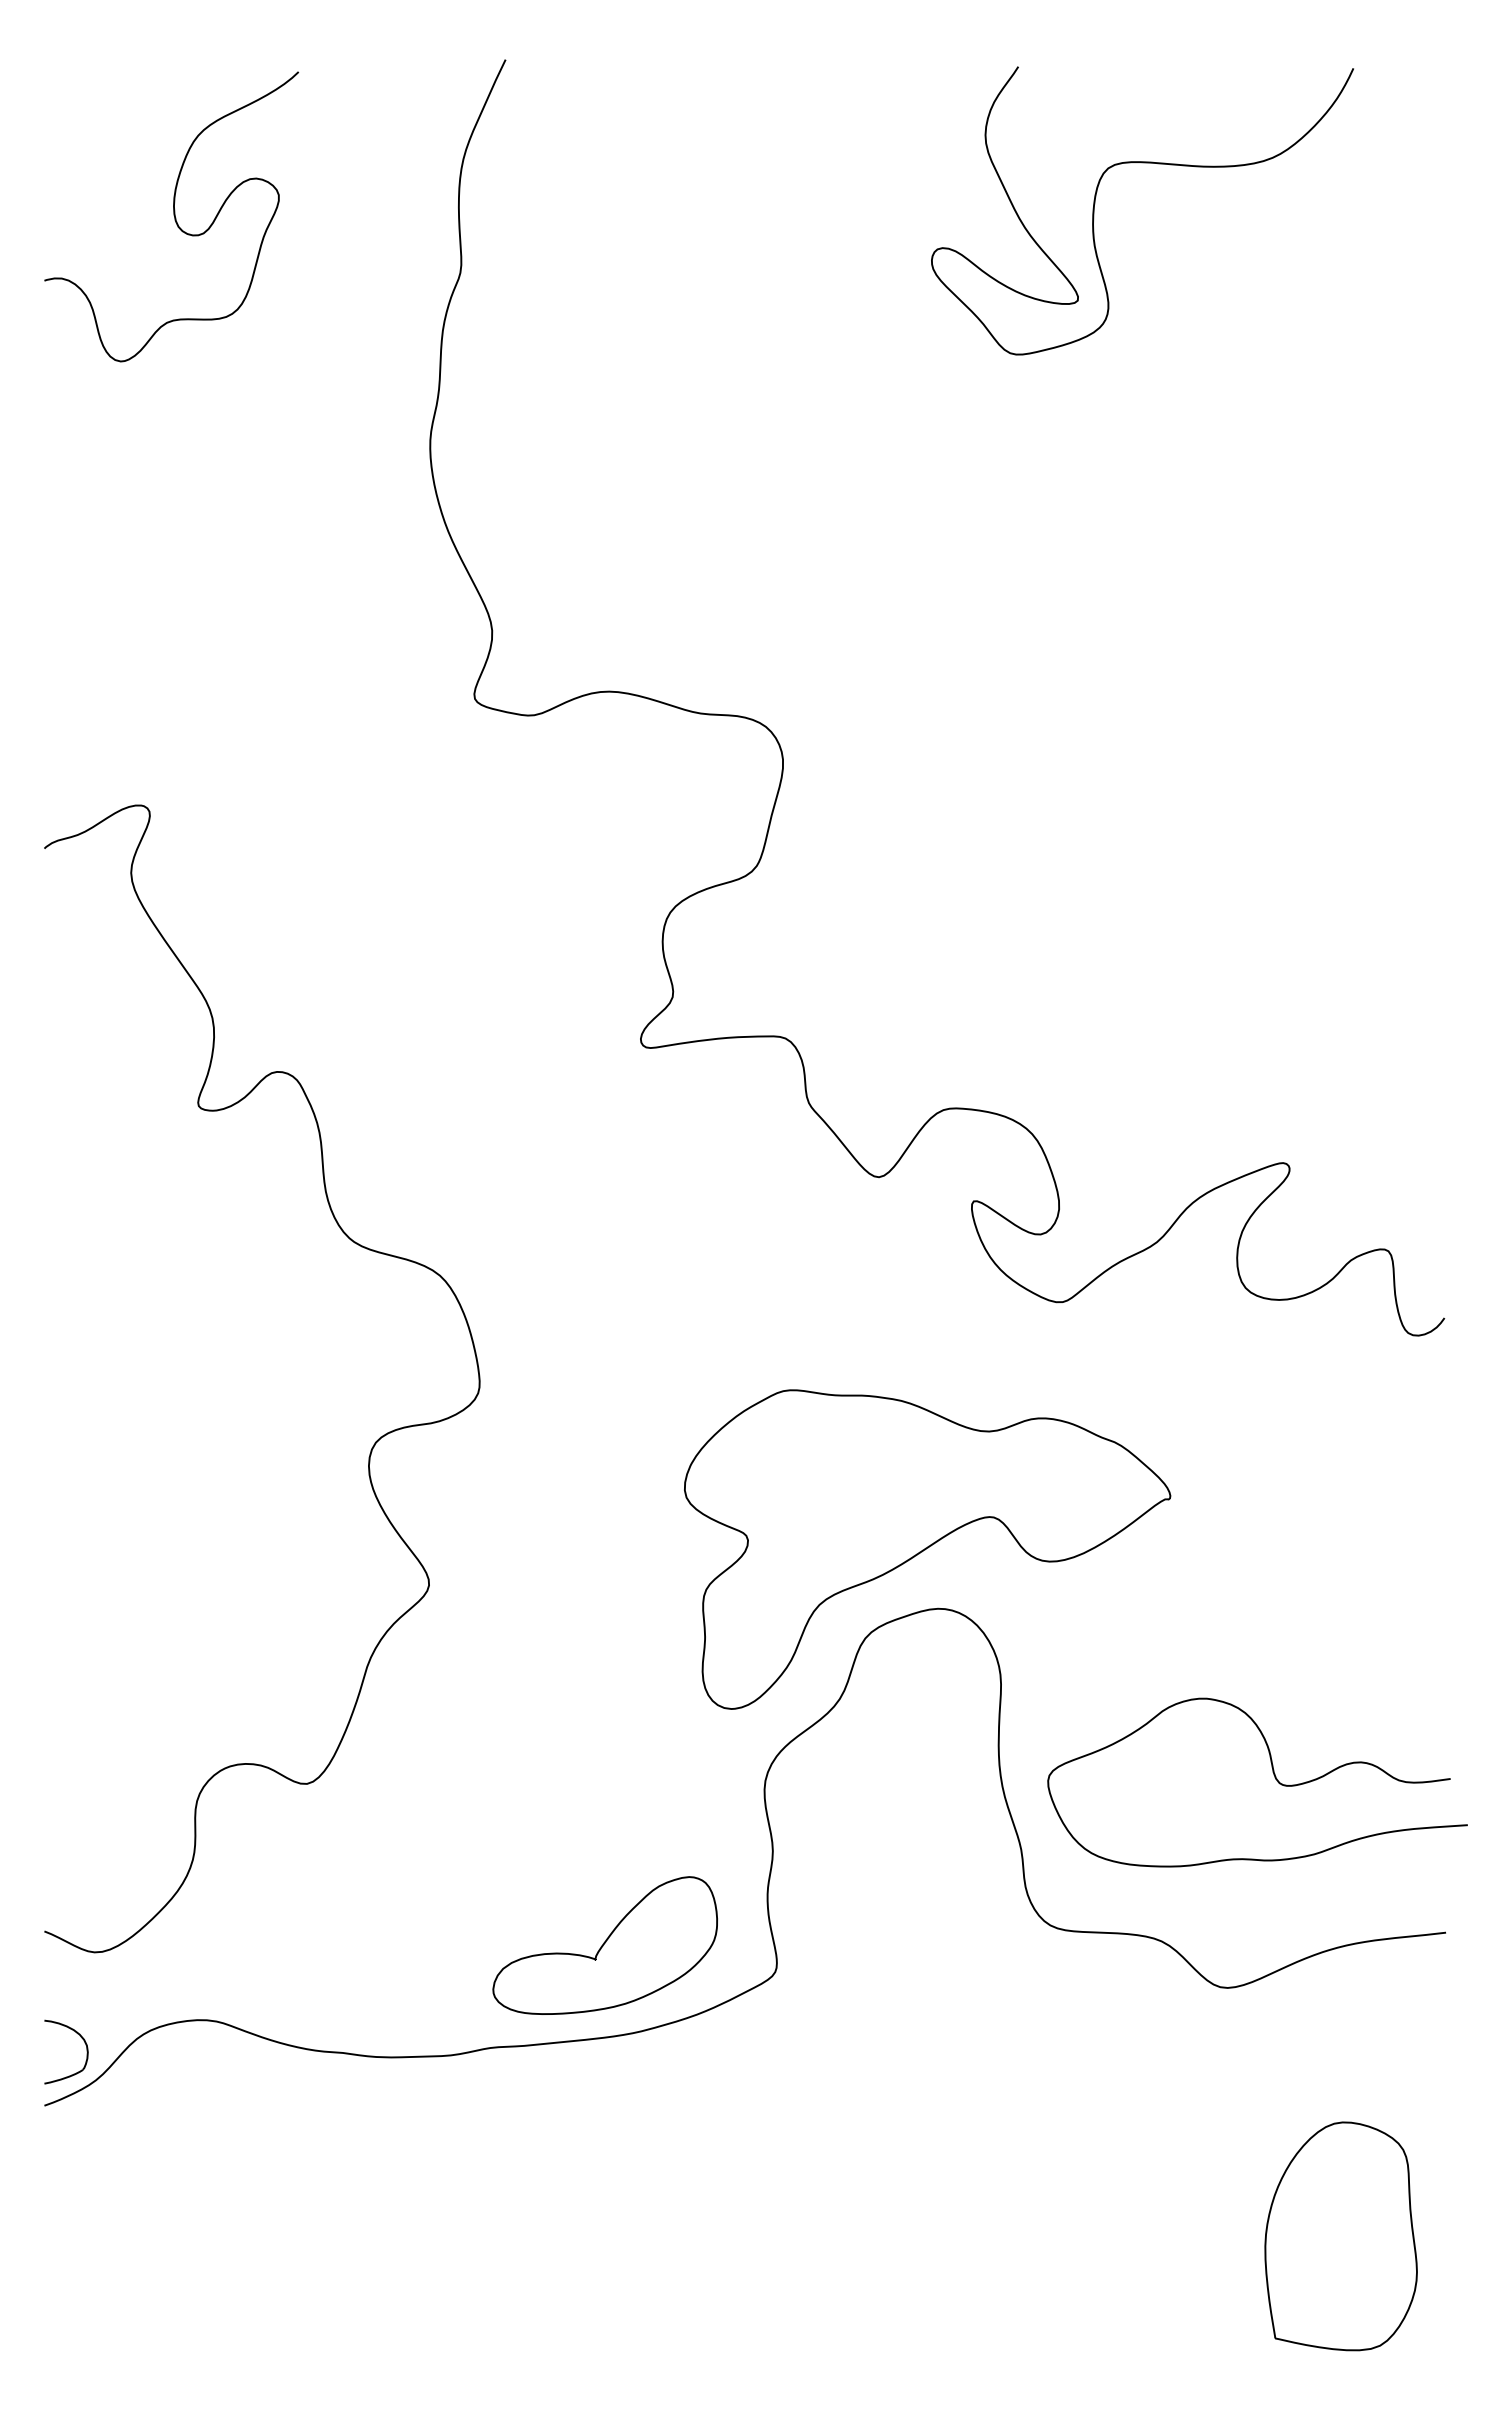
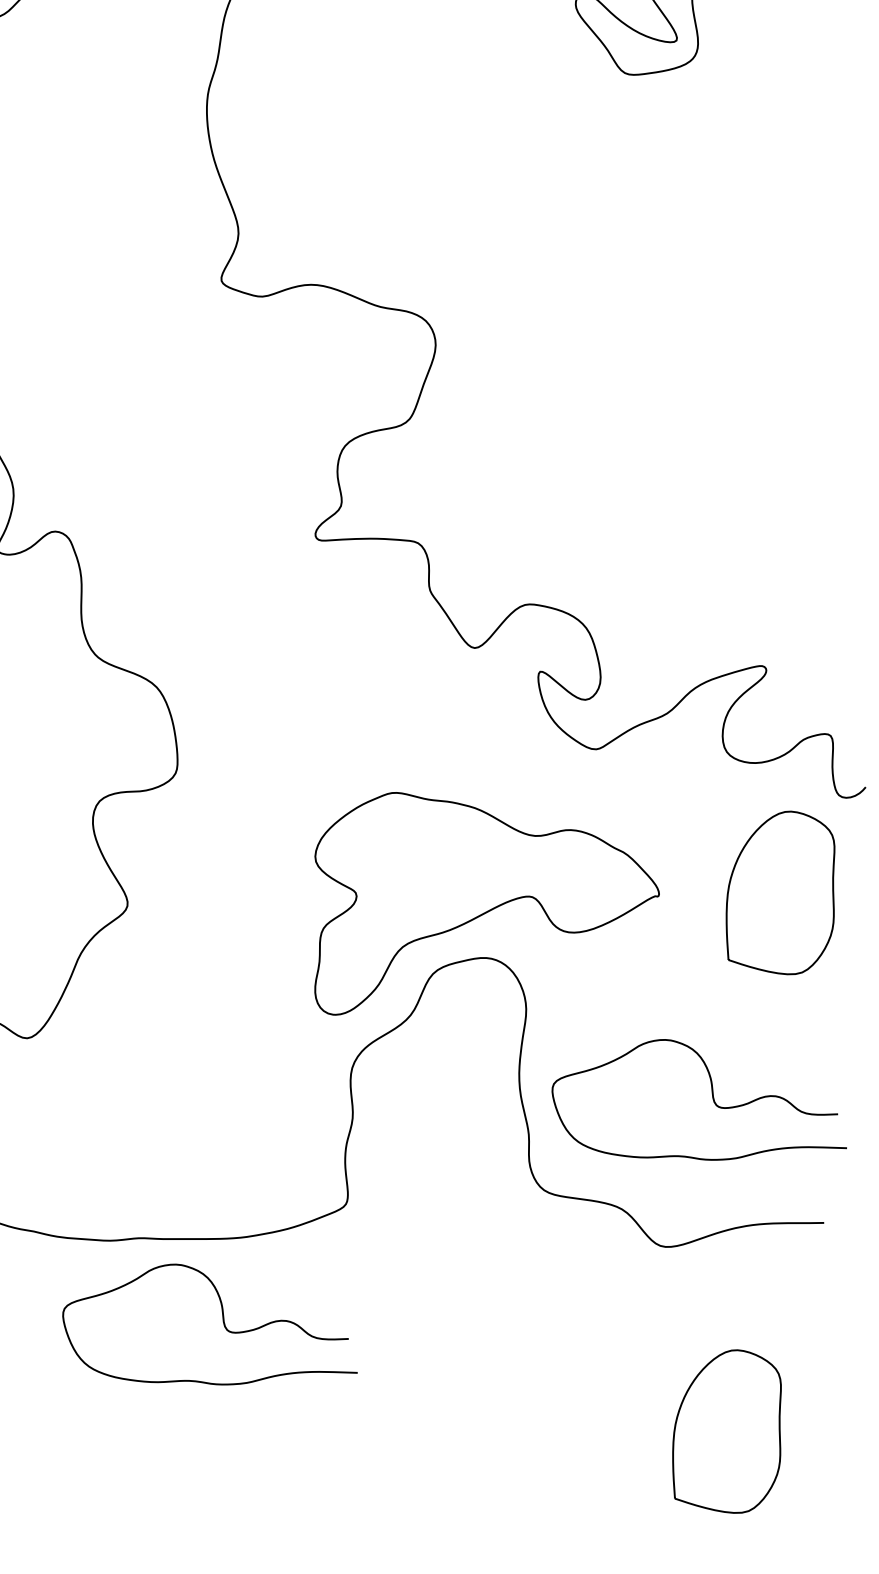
part: (1341, 1476) -> (781, 892), added
part: (604, 1945) -> (226, 1173), removed
curve: (620, 2156) -> (223, 1324), added

